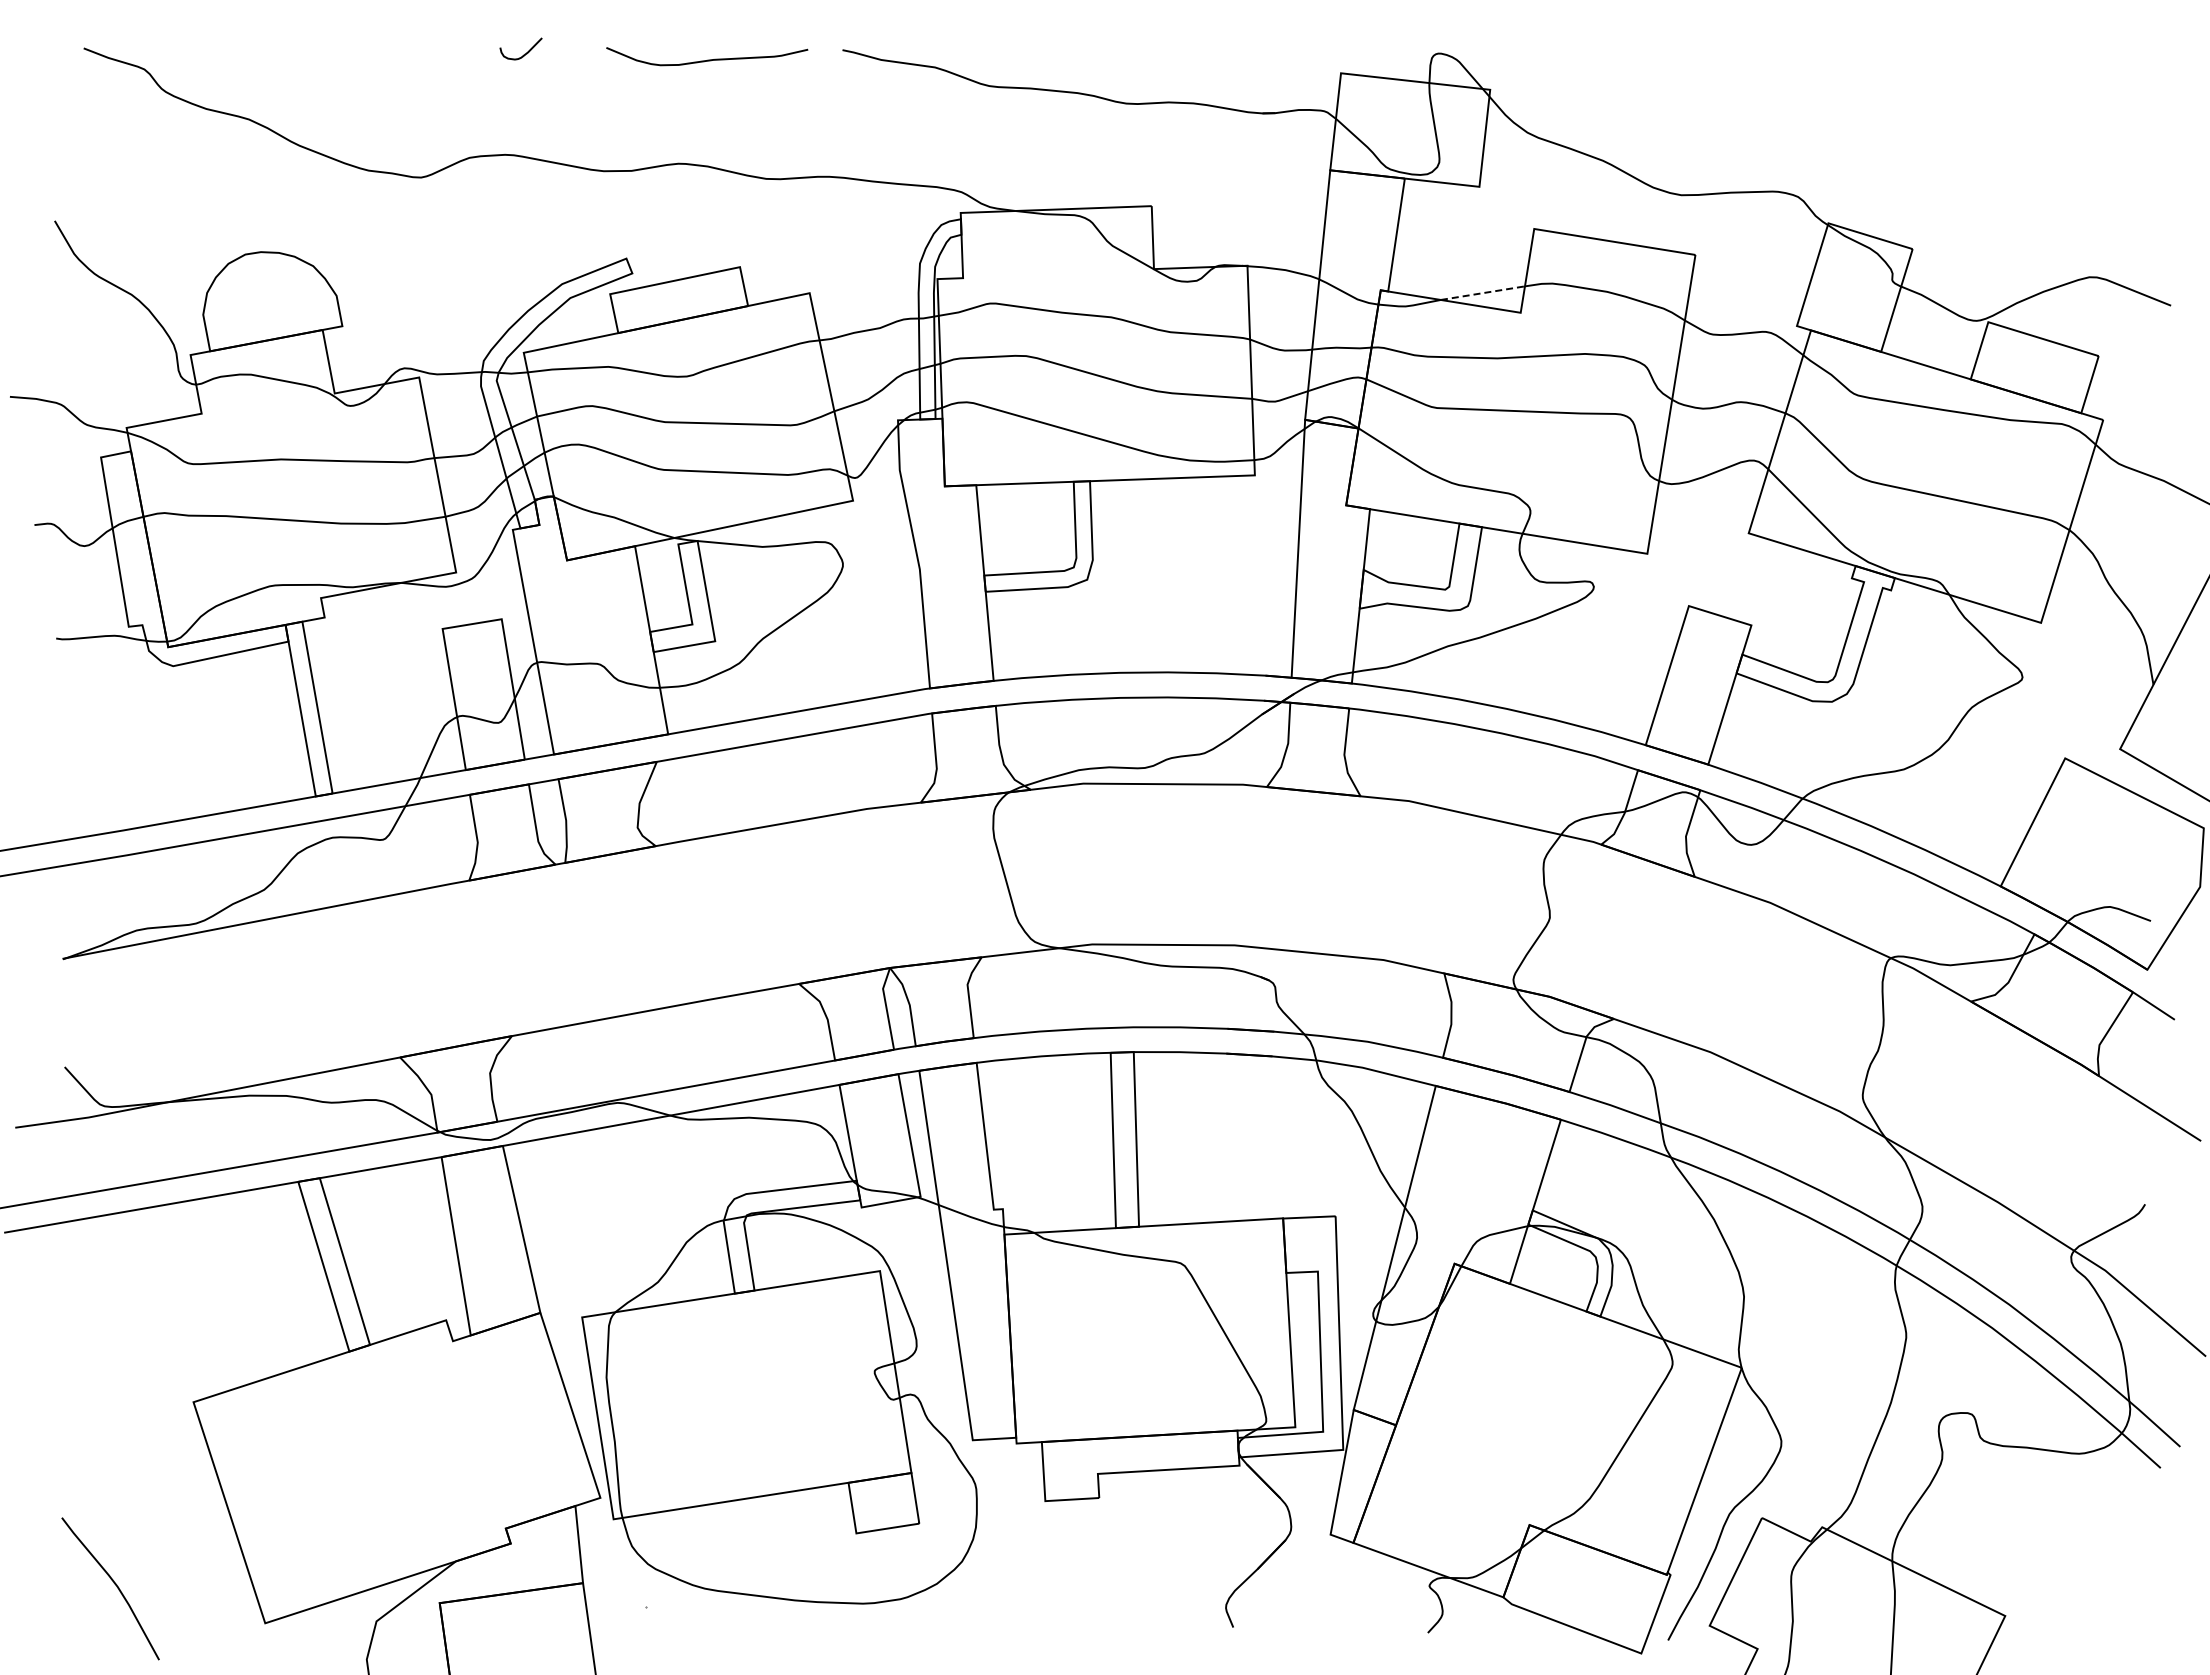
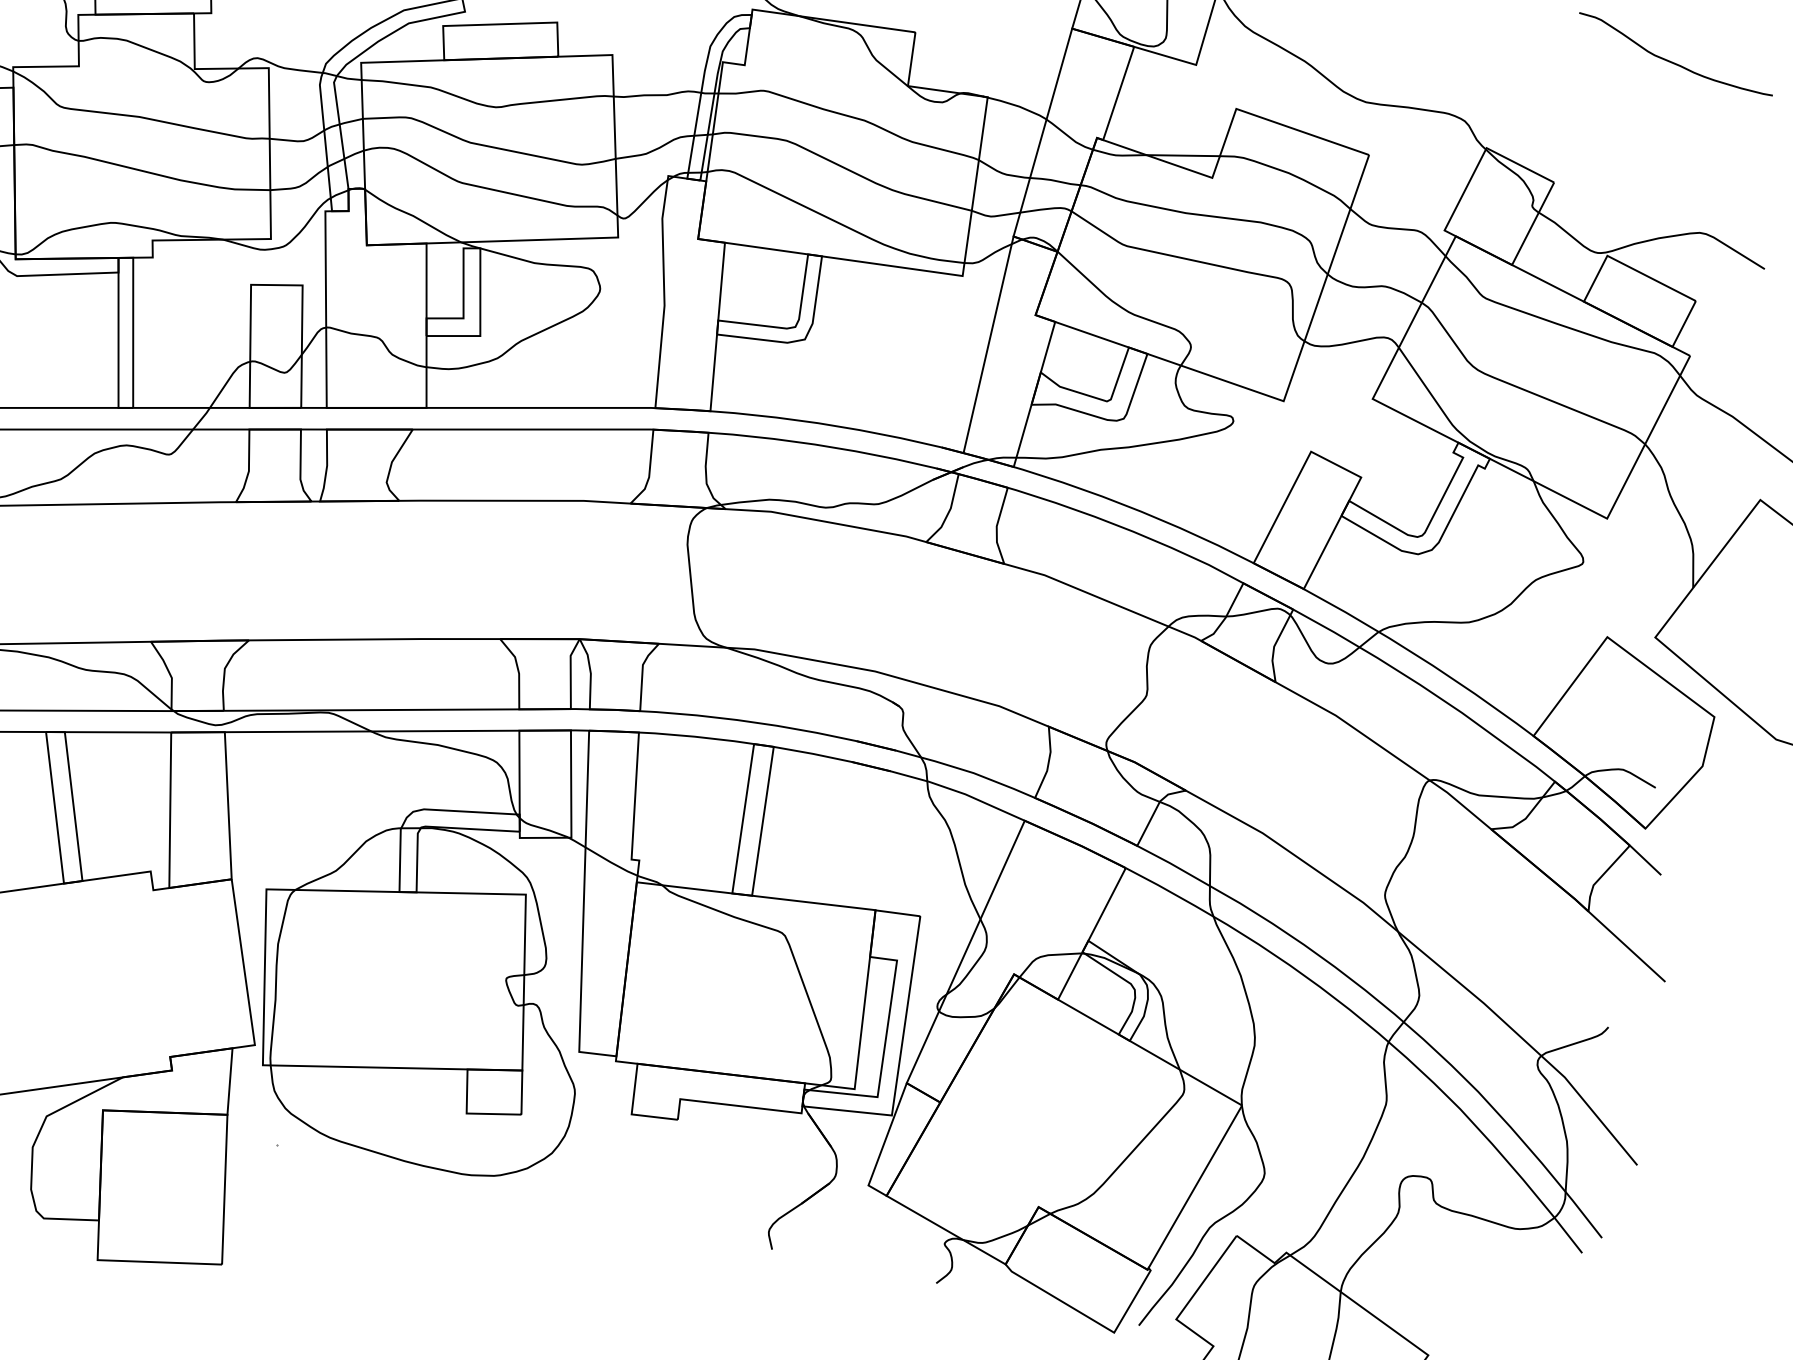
curve: (2026, 87) -> (1674, 62), added
line: (1482, 293) -> (1182, 155), dashed -> solid

